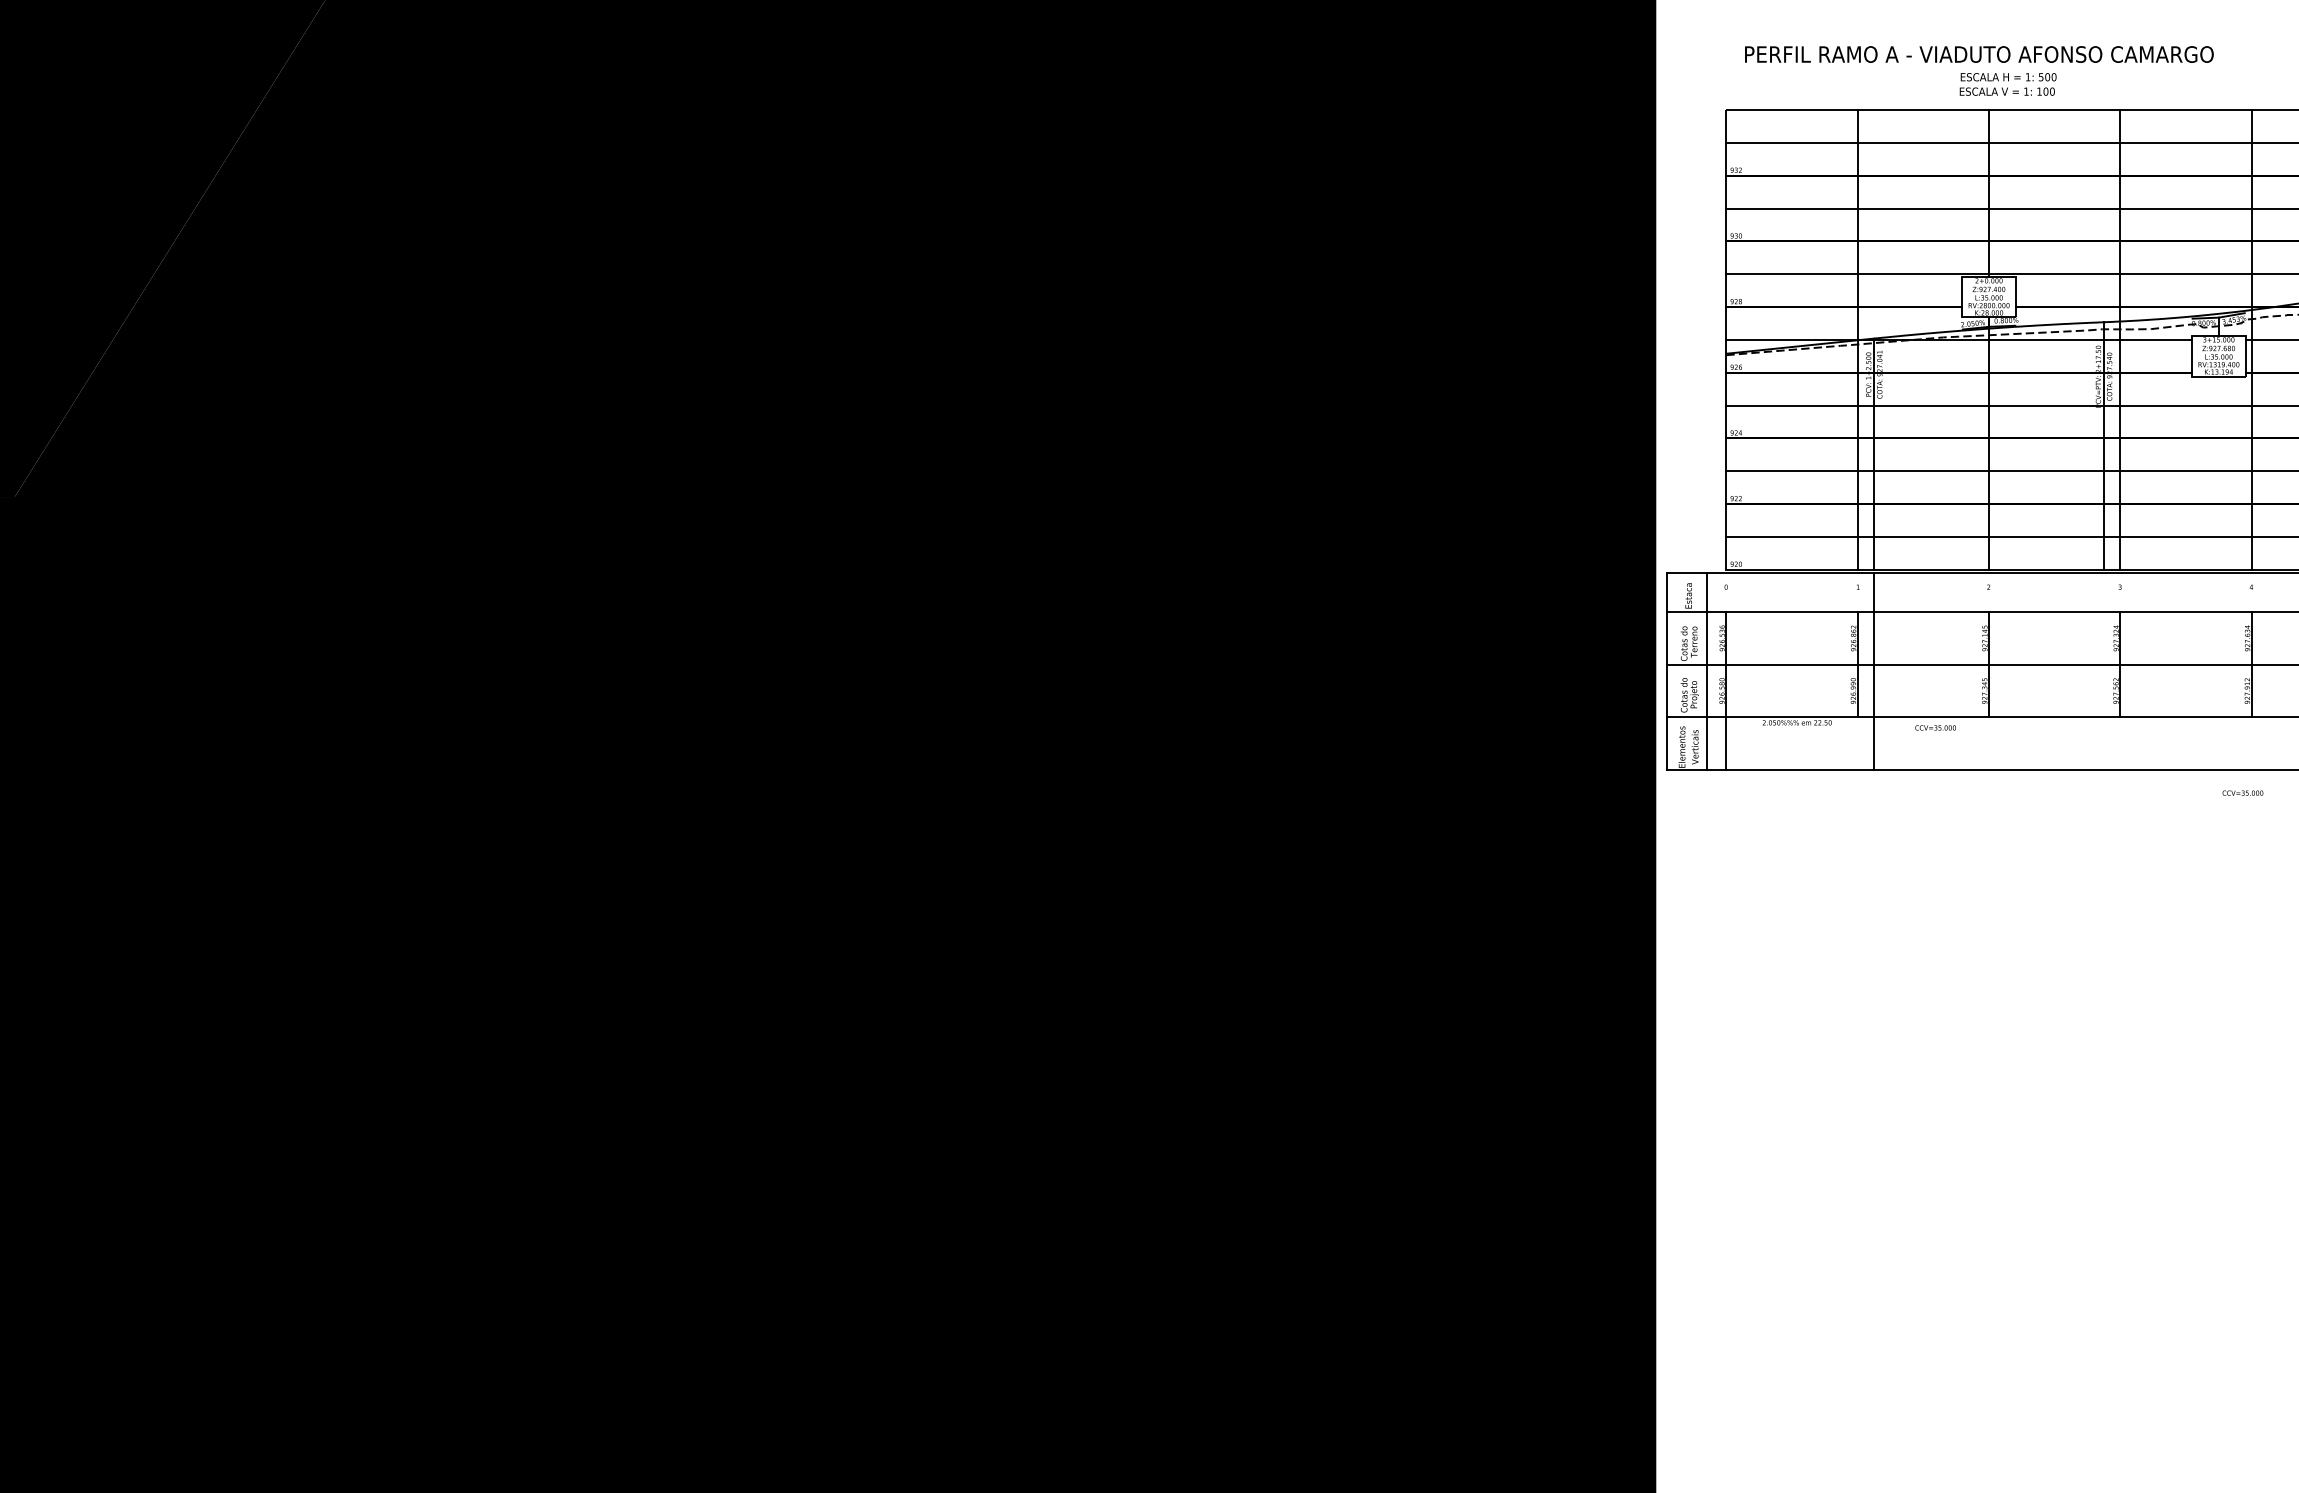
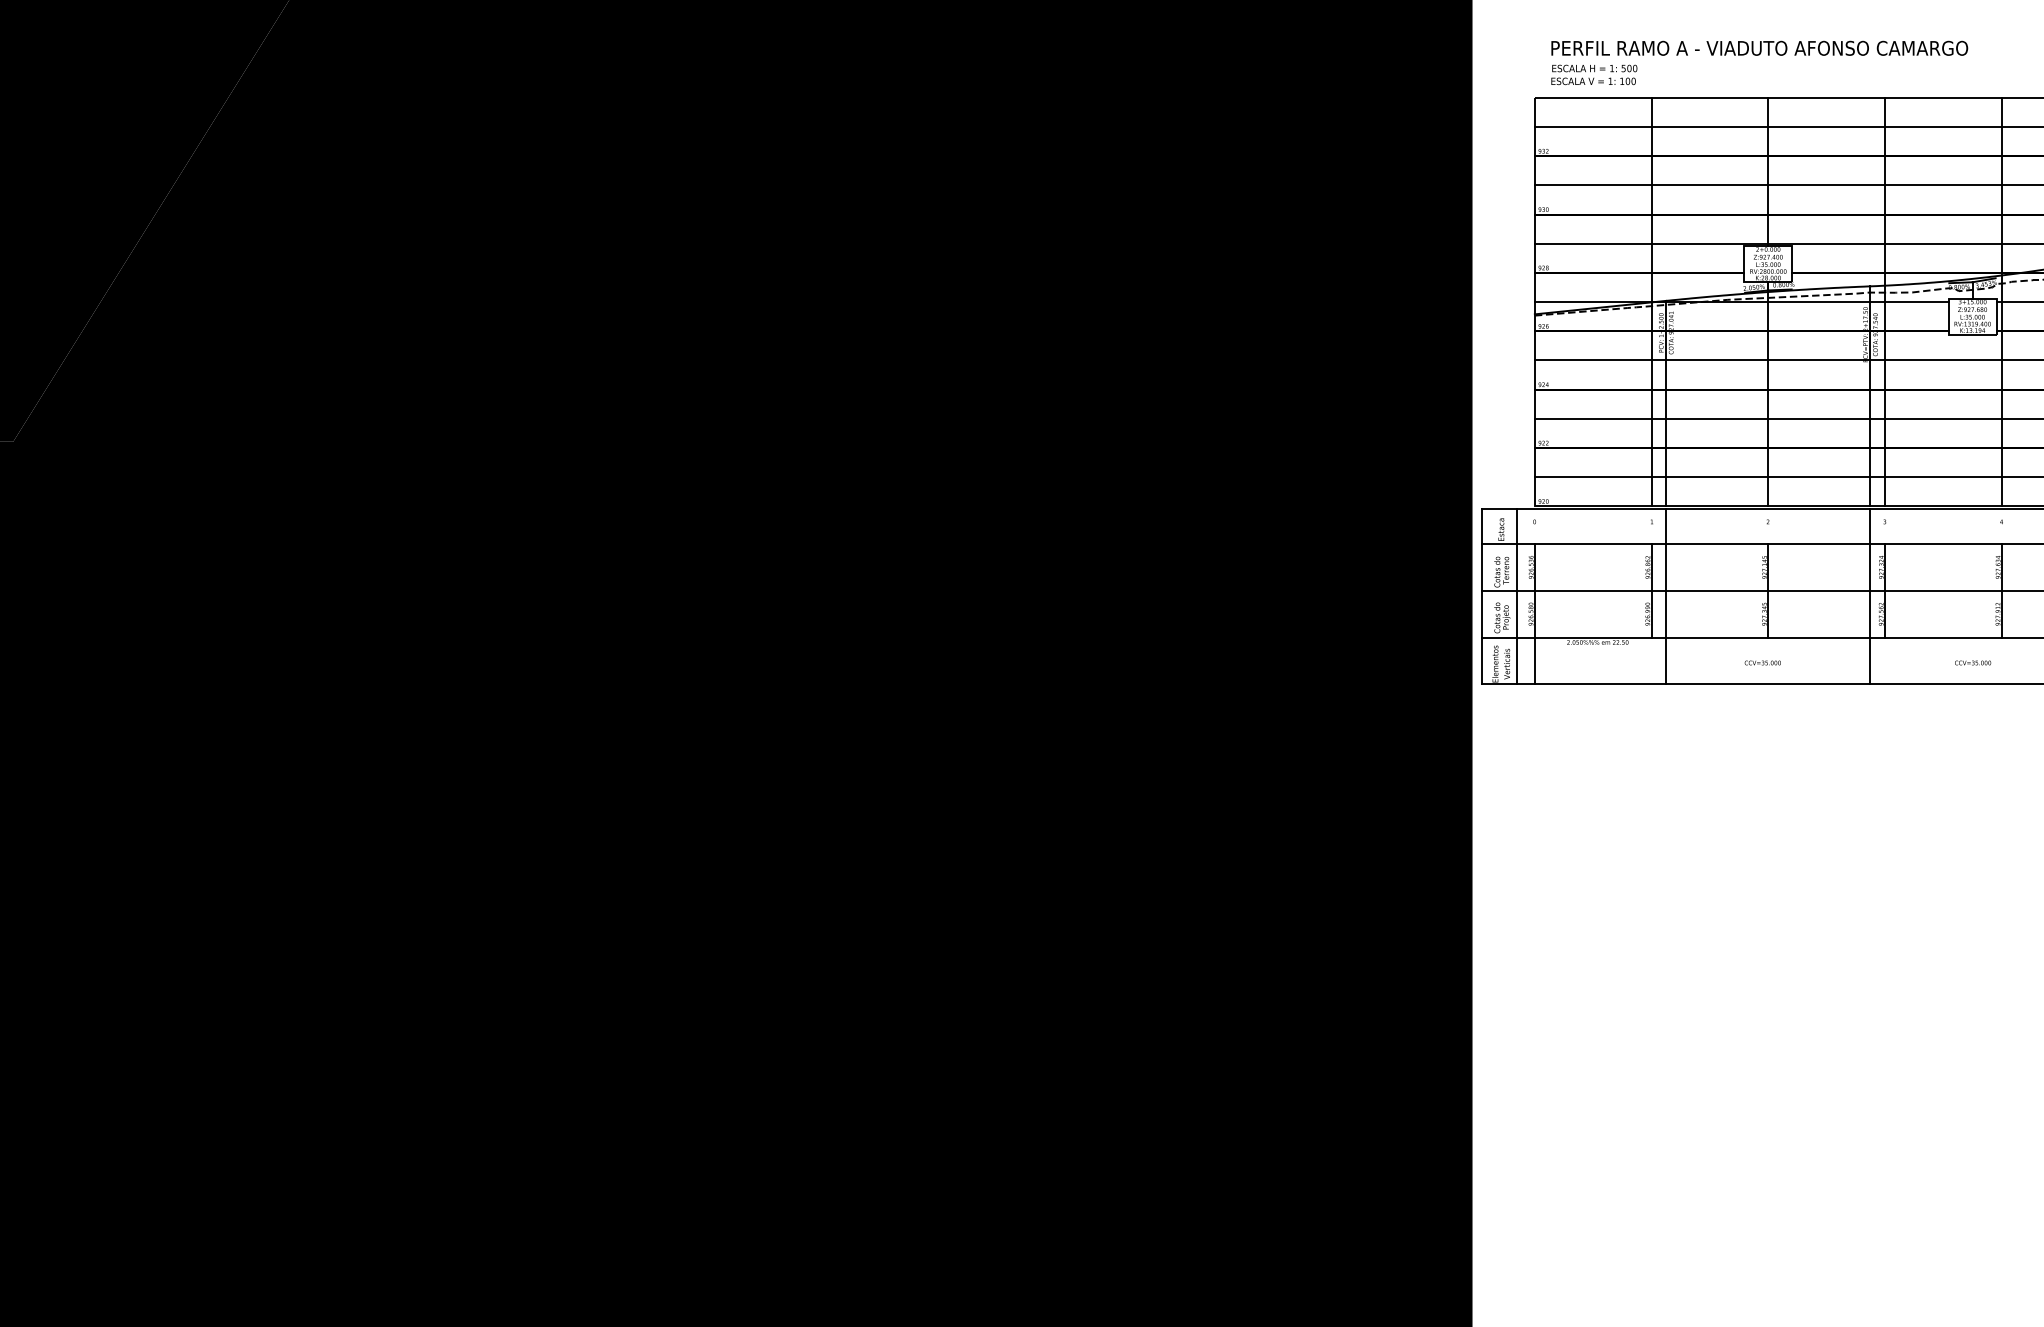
text: (2008, 83) -> (1594, 74), moved
line: (2103, 671) -> (1870, 596), added
text: (1935, 727) -> (1762, 662), moved
text: (2243, 792) -> (1973, 662), moved

